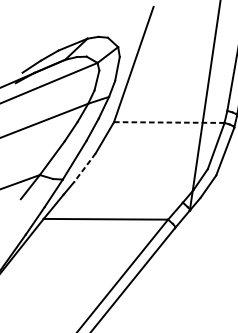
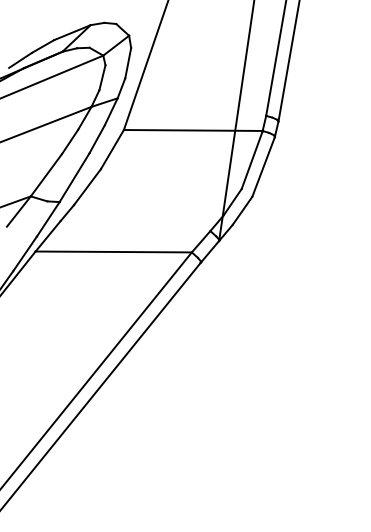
line: (169, 122) -> (193, 130), dashed -> solid
line: (85, 167) -> (87, 187), dashed -> solid

